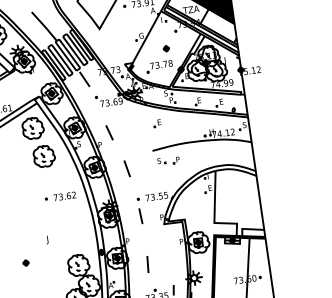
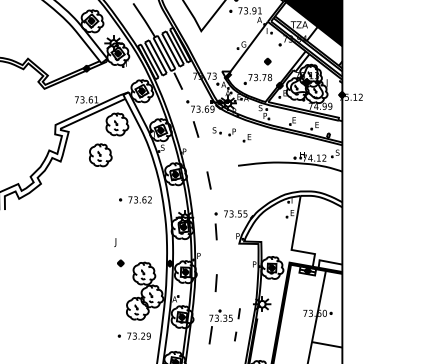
line: (108, 132) -> (195, 129), moved
part: (44, 156) -> (100, 155), moved
part: (167, 160) -> (223, 131), moved
part: (25, 263) -> (120, 263), moved

